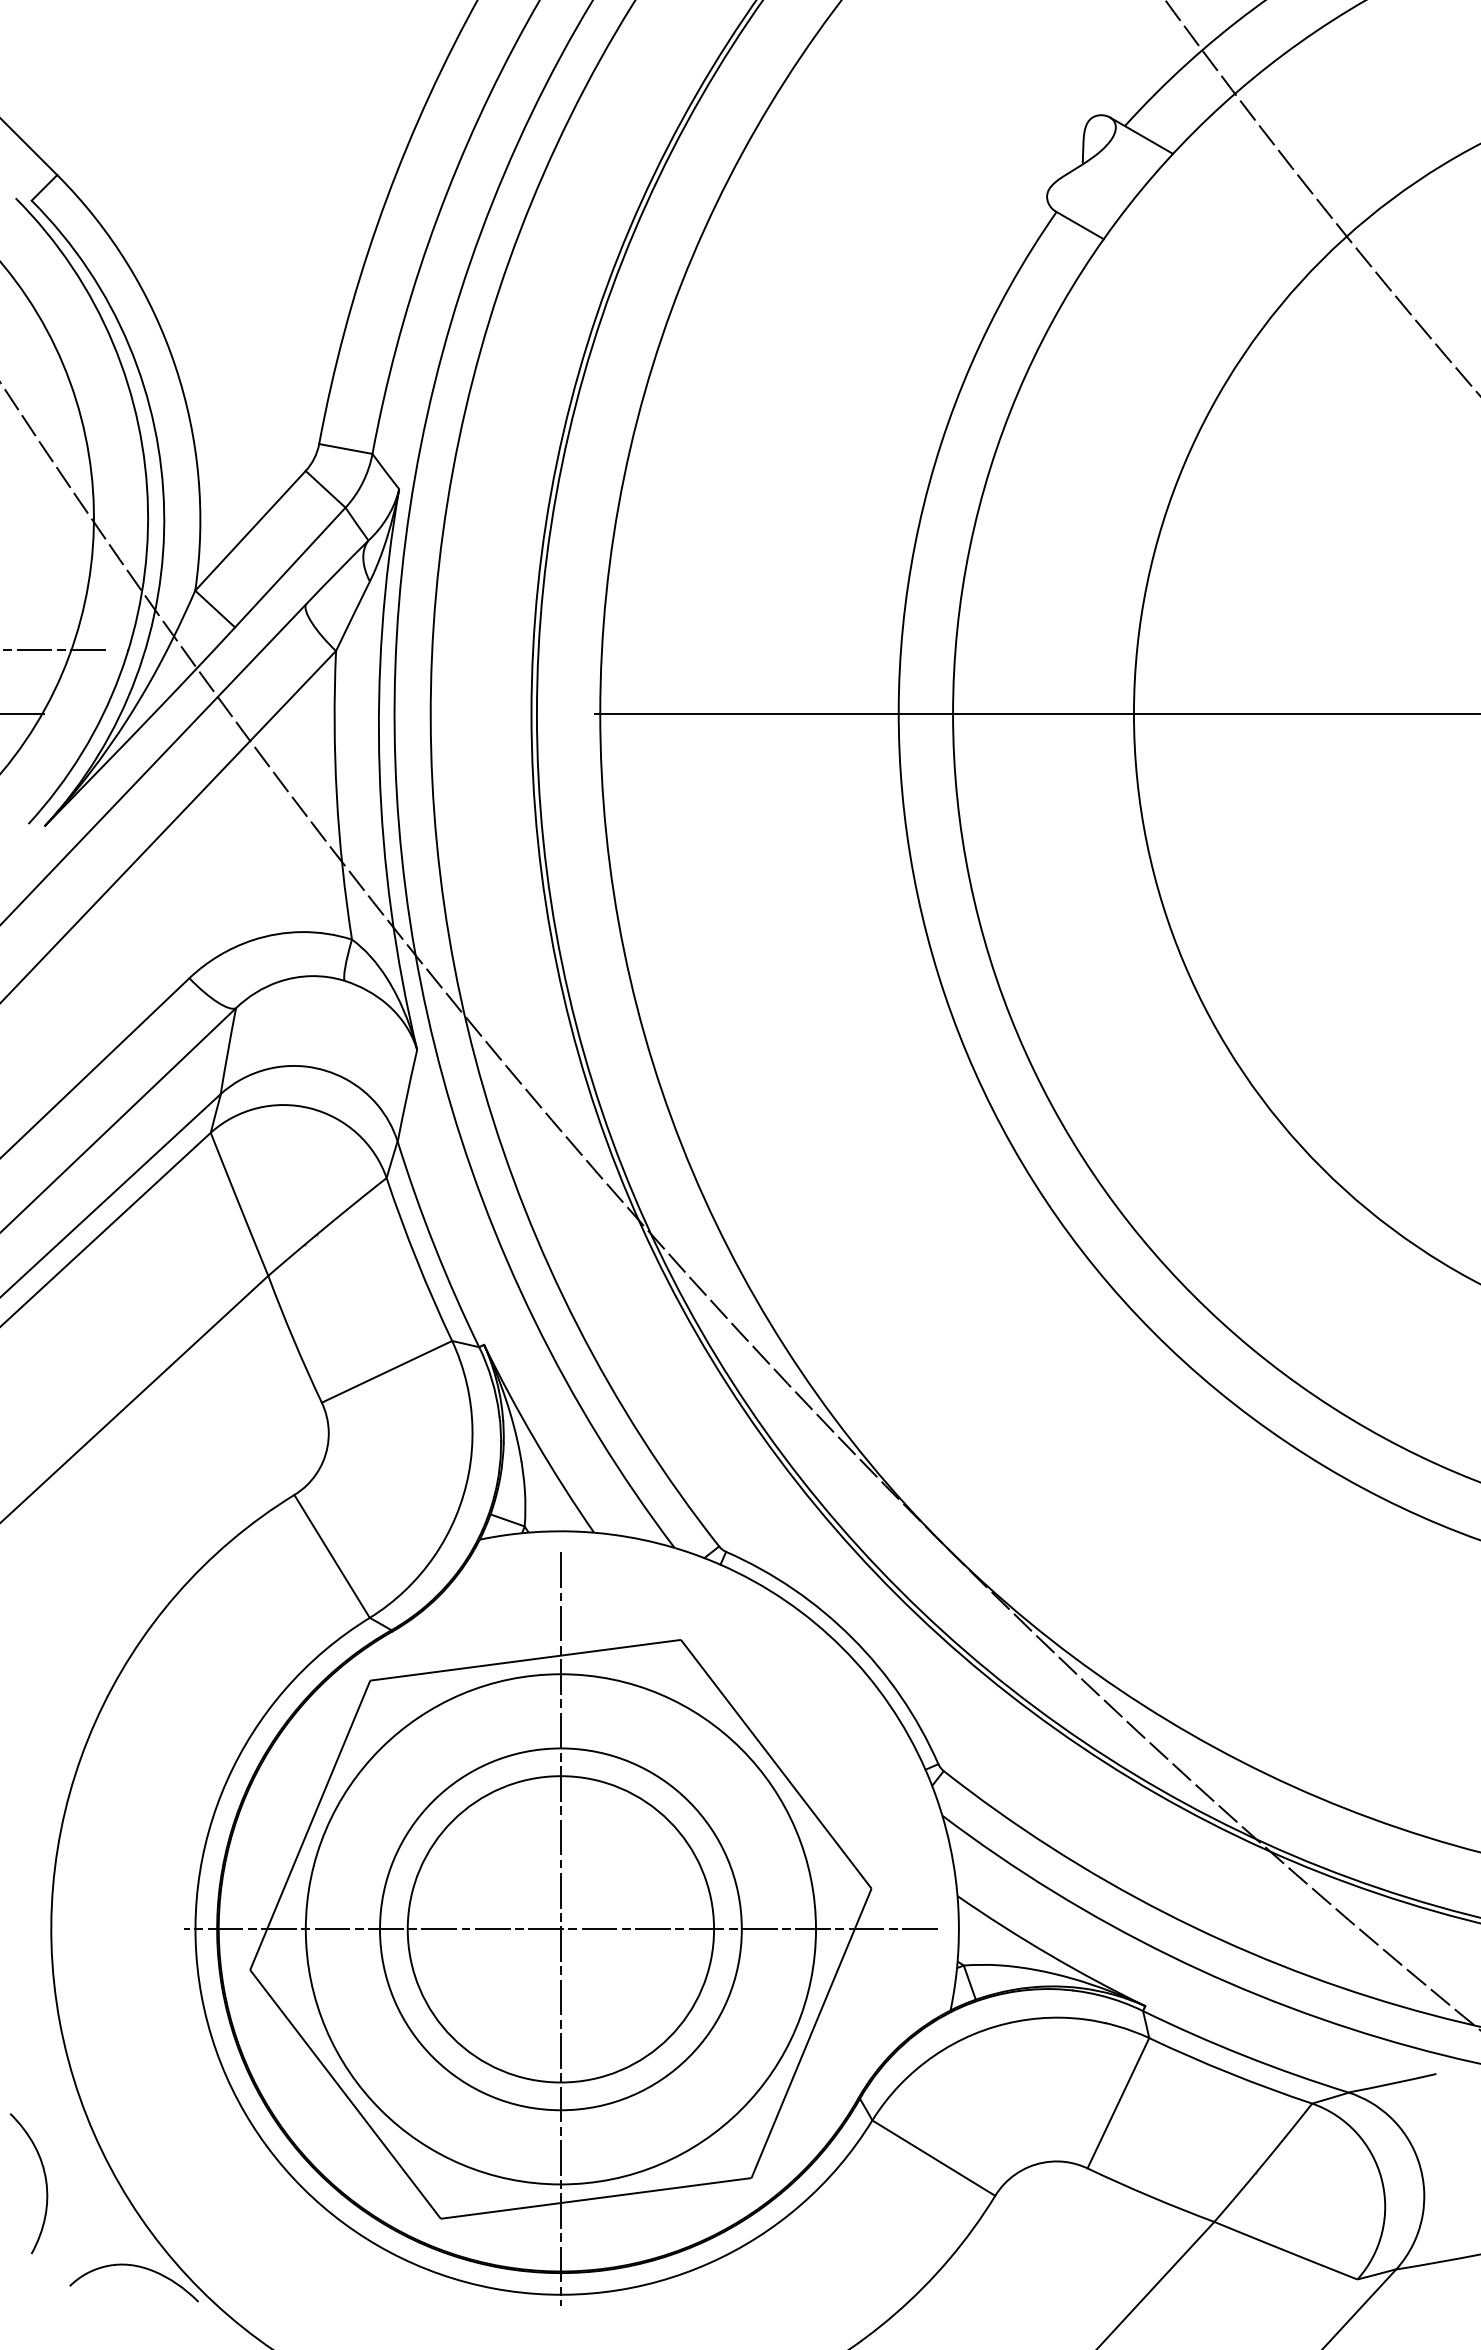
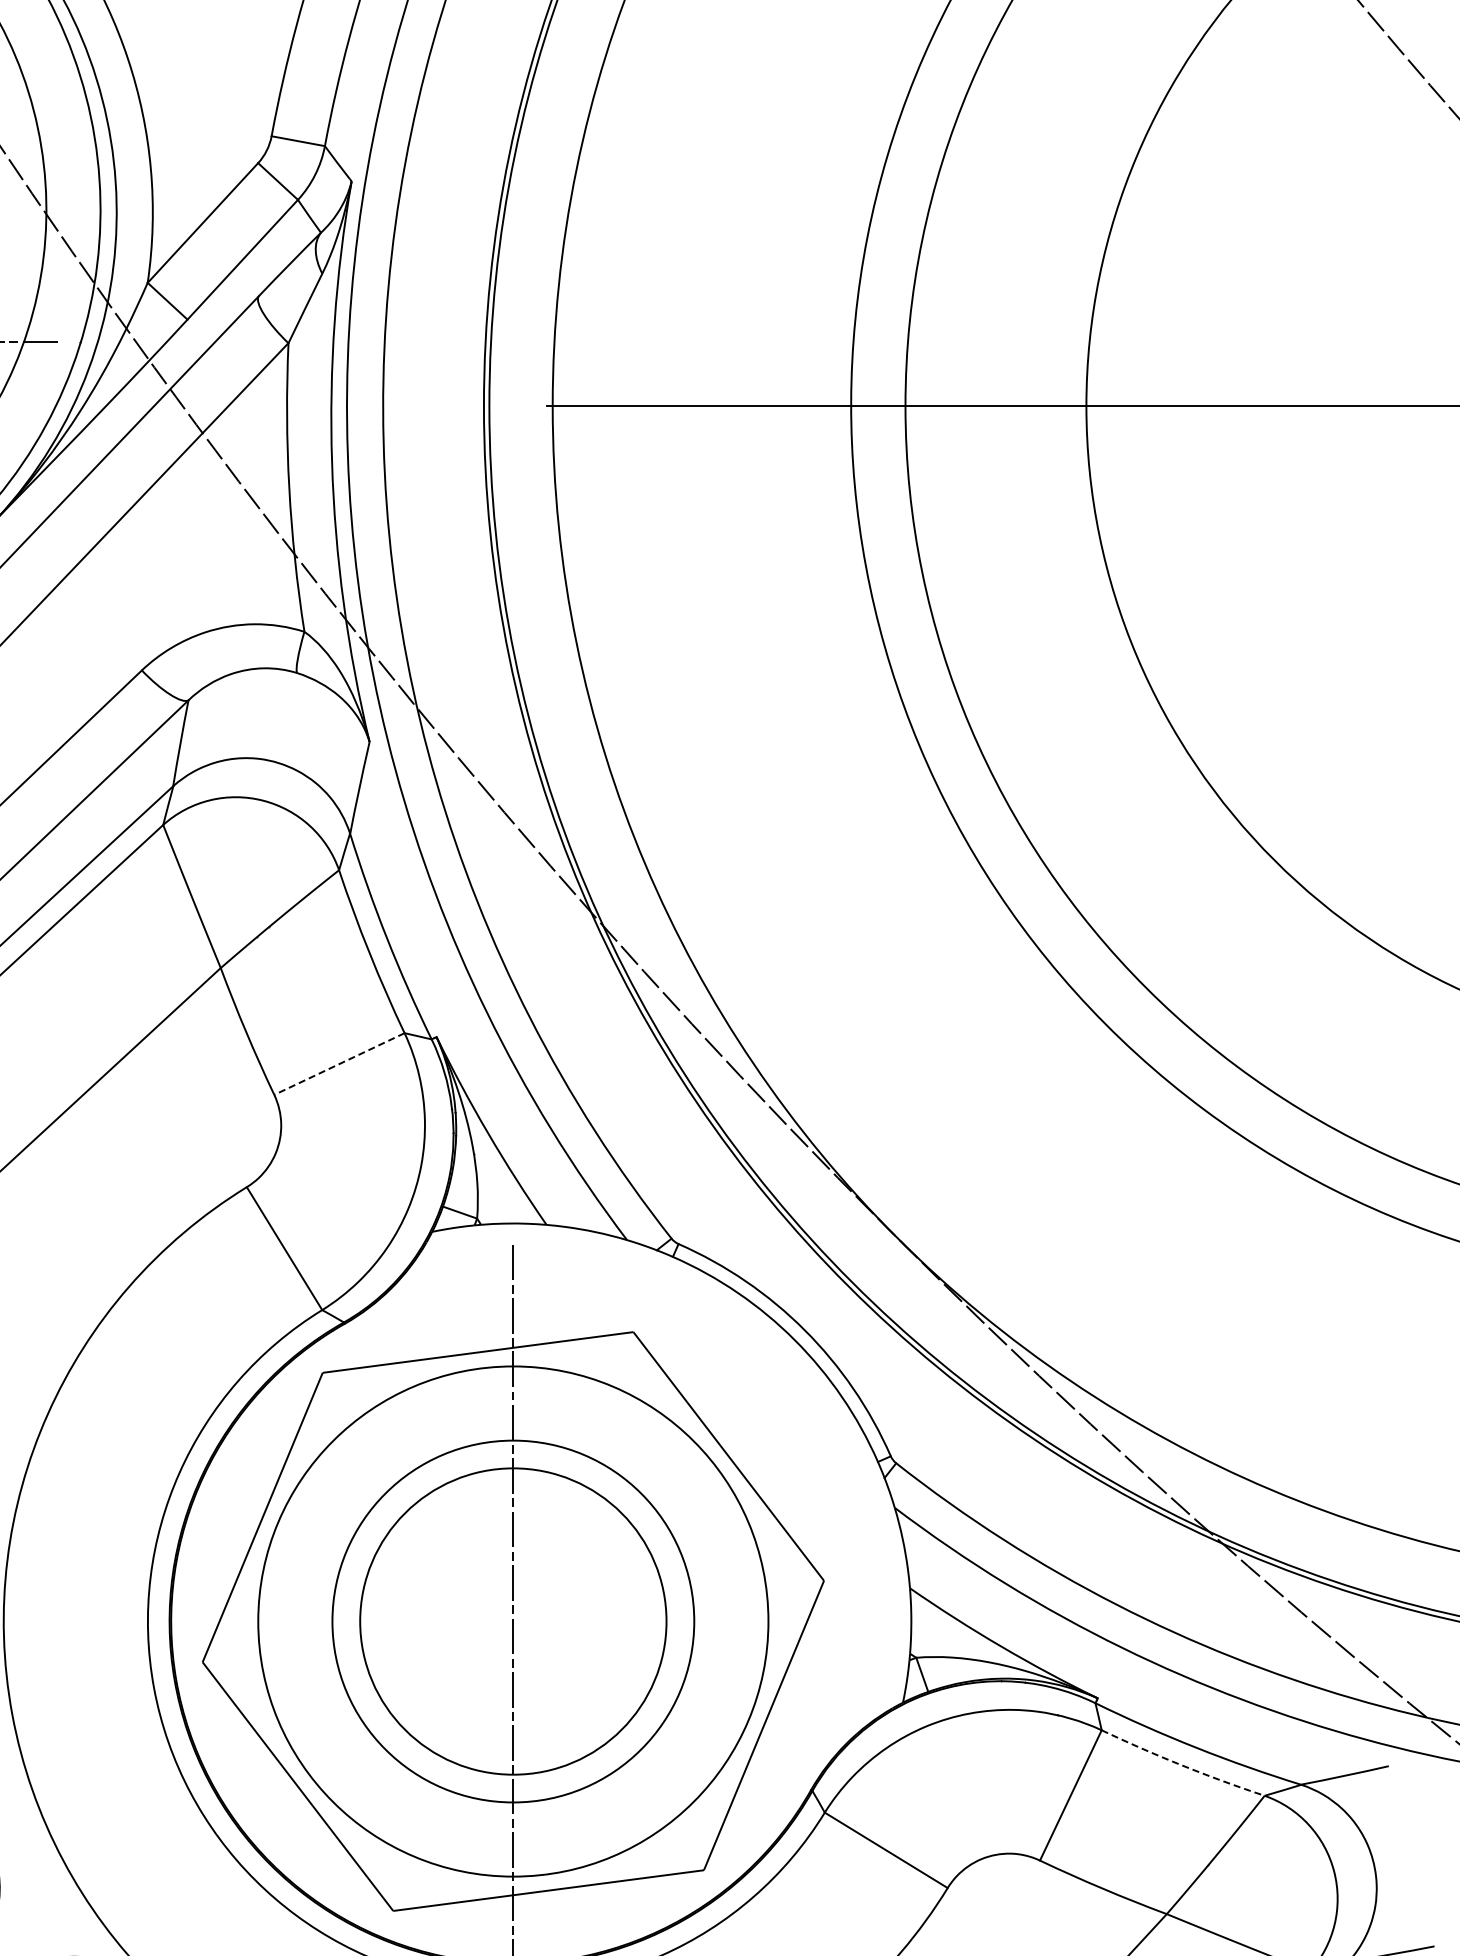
line: (386, 1372) -> (338, 1064), solid -> dashed
line: (560, 1929) -> (512, 1621), removed
arc: (1229, 2073) -> (1181, 1765), solid -> dashed

